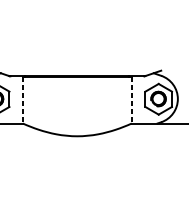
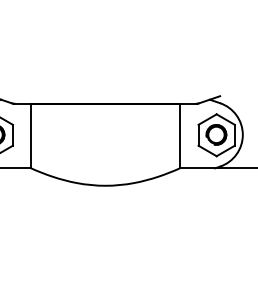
line: (23, 100) -> (31, 136), dashed -> solid
line: (131, 100) -> (179, 136), dashed -> solid

